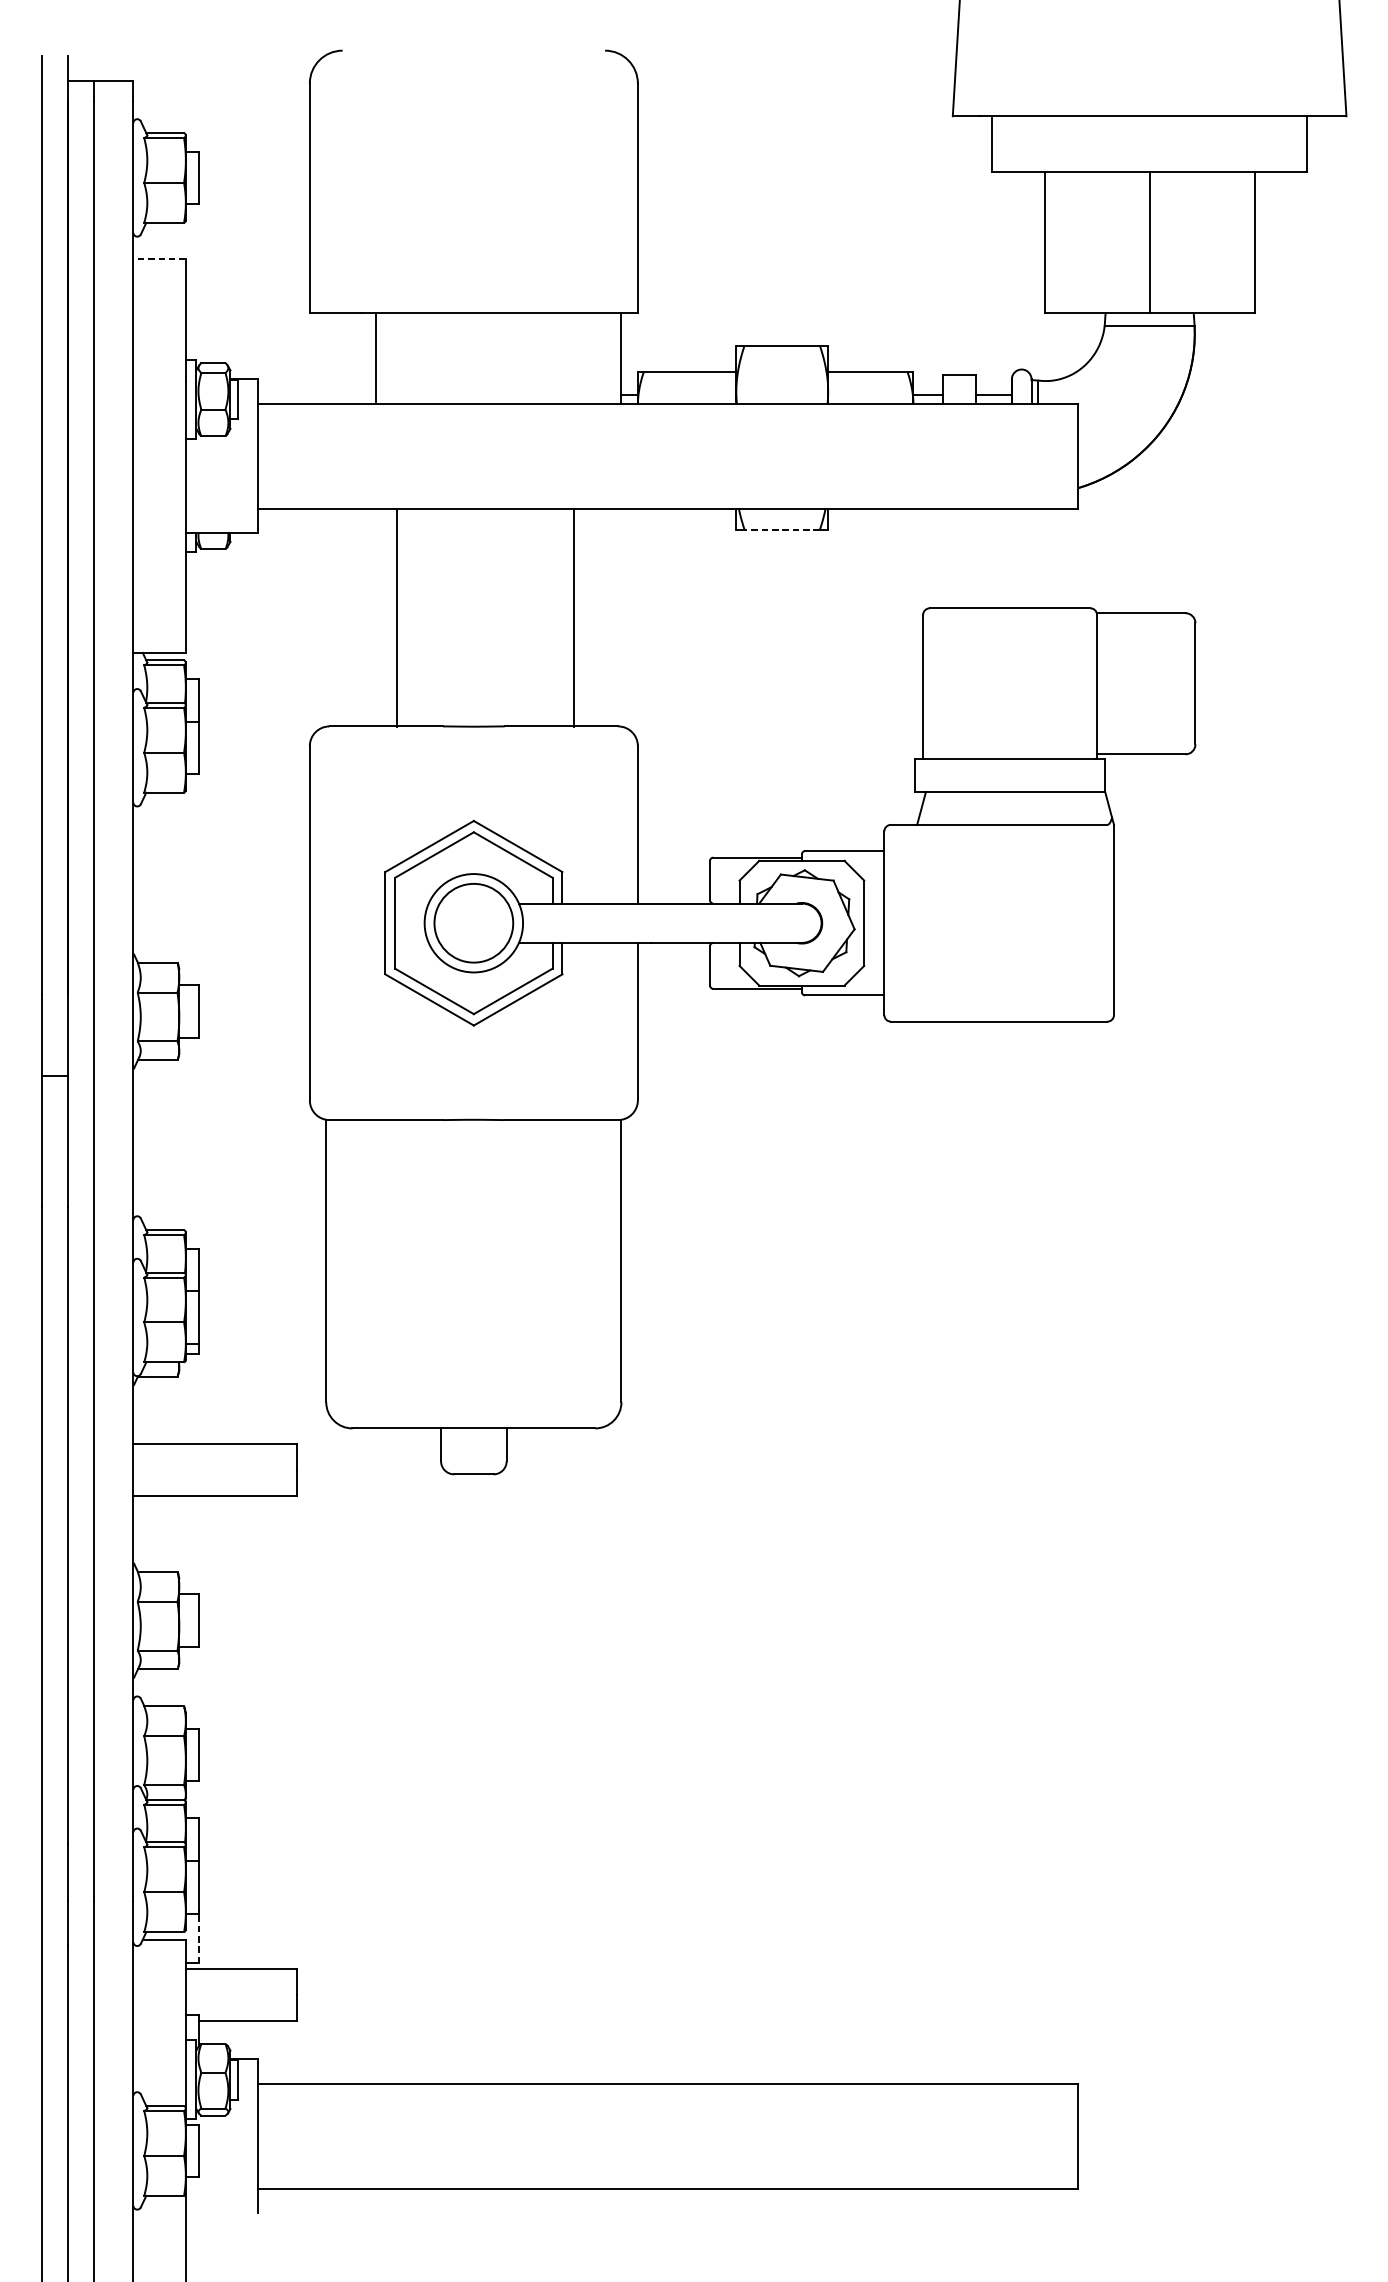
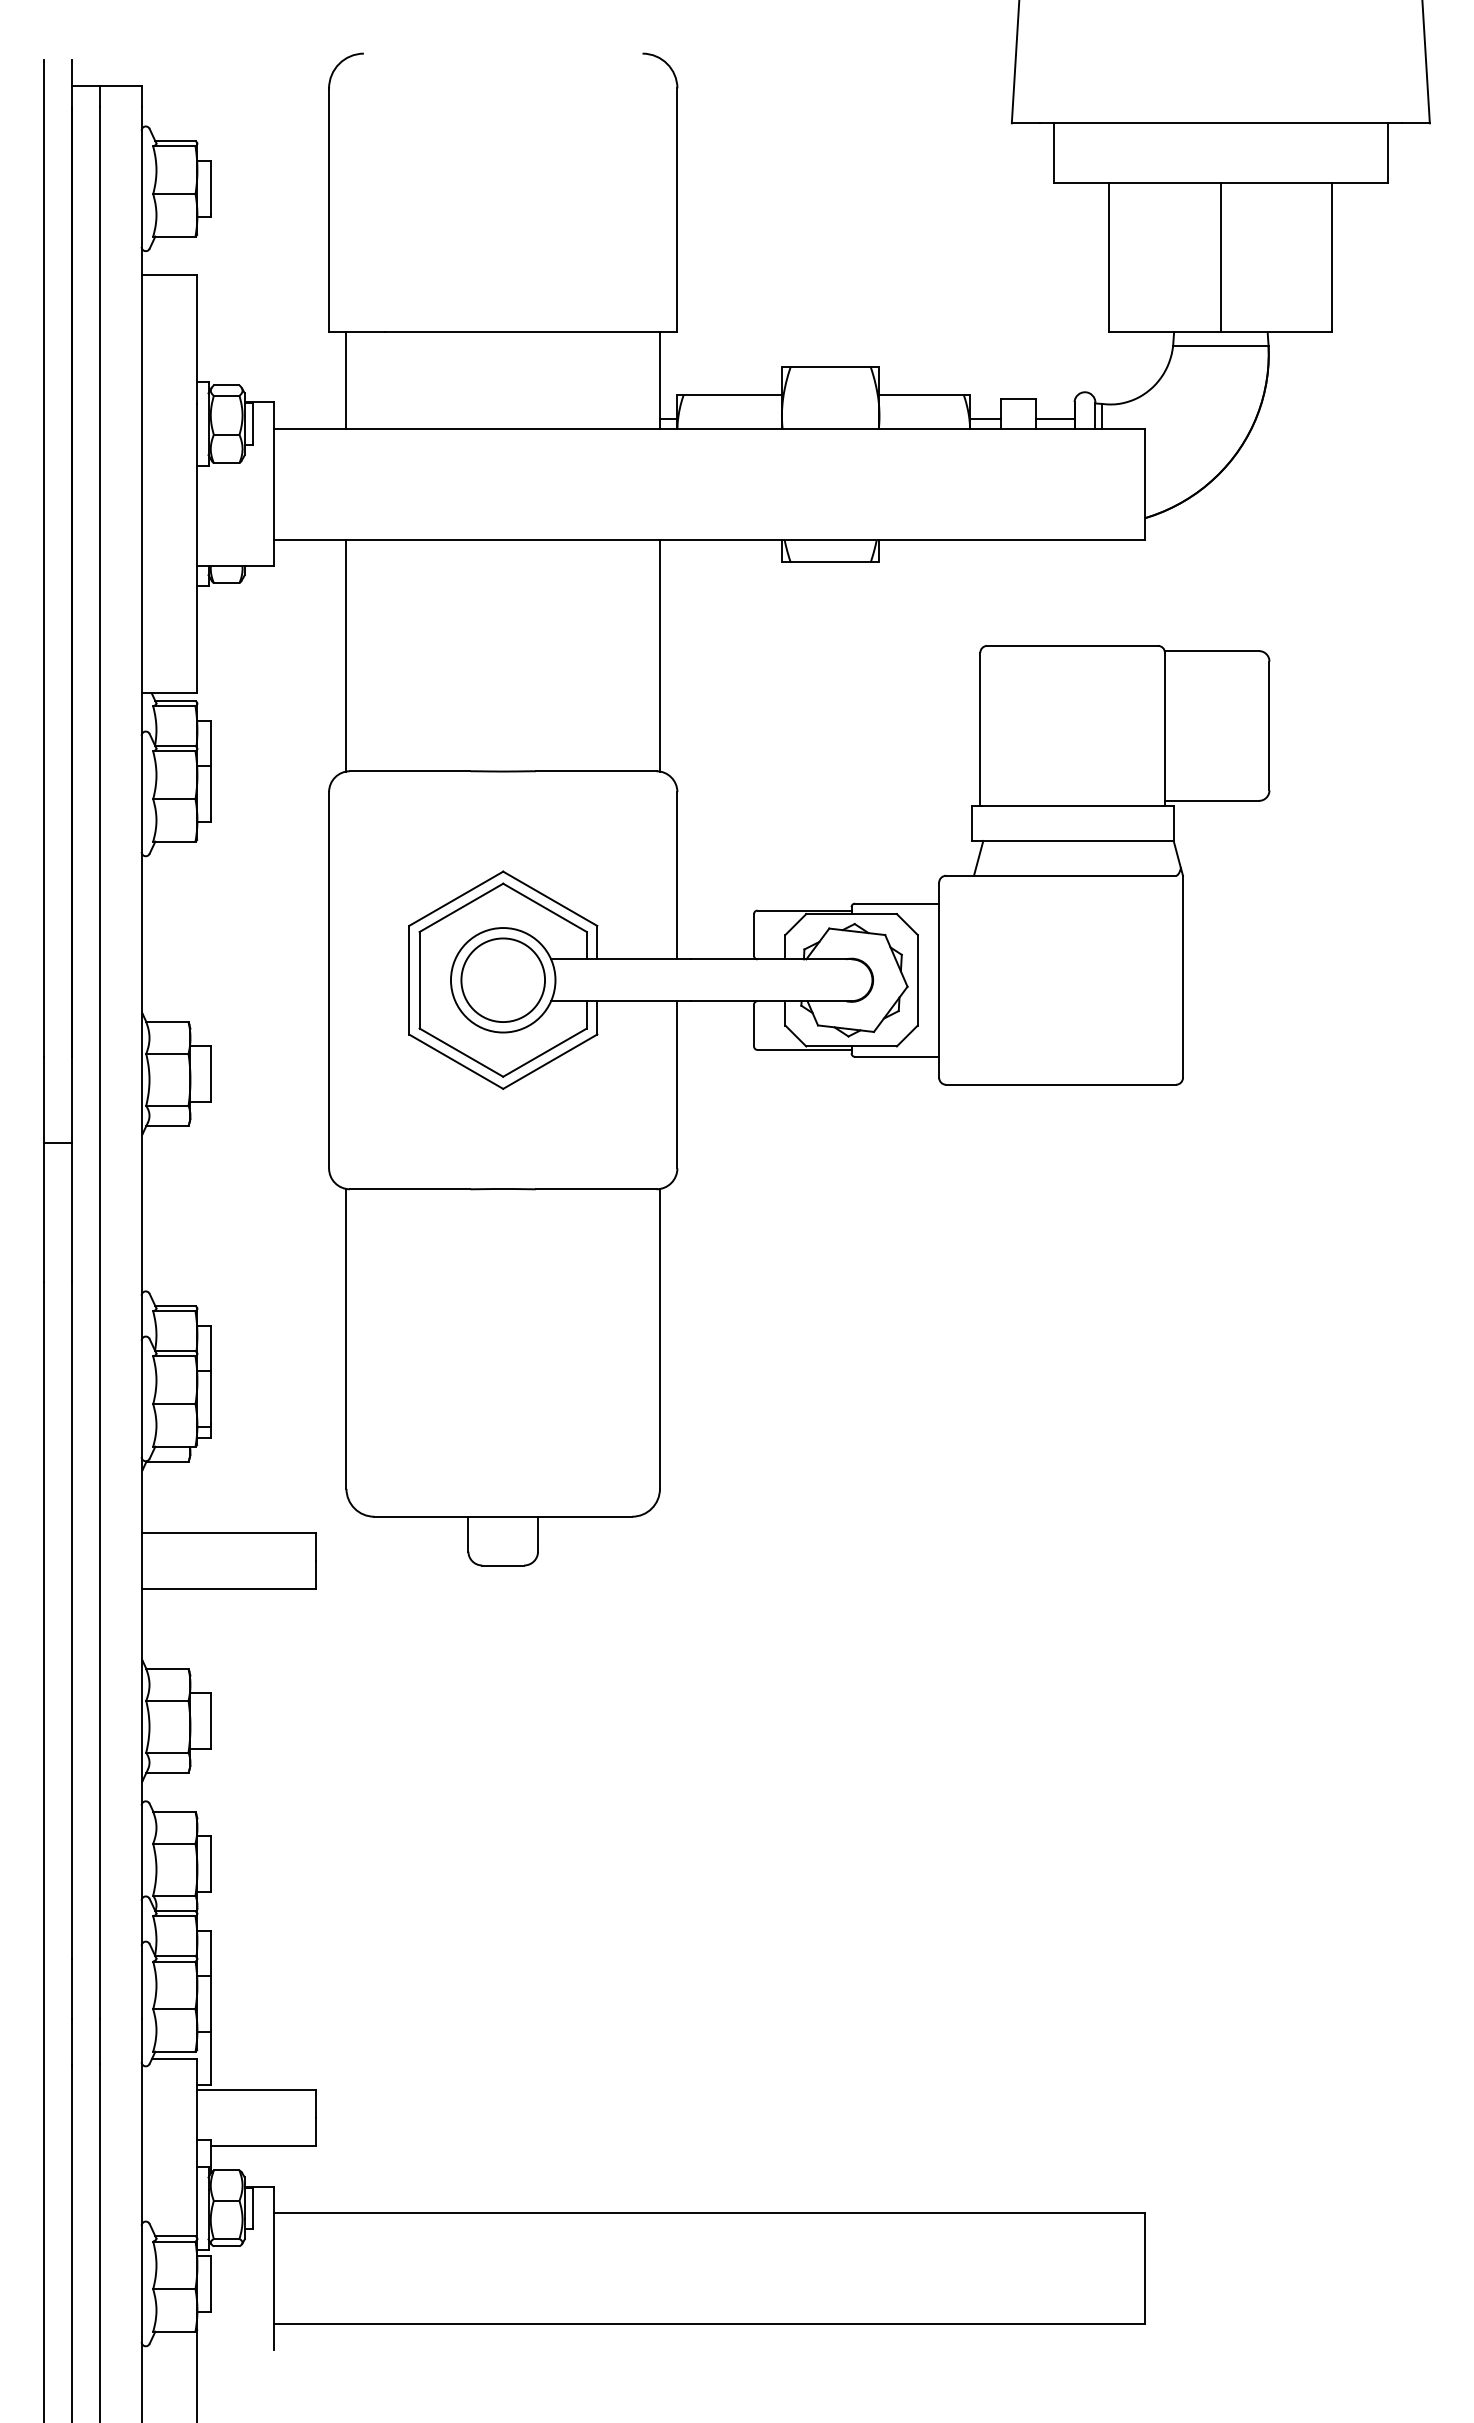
line: (159, 259) -> (169, 275), dashed -> solid
line: (376, 358) -> (346, 380), moved
line: (782, 529) -> (830, 562), dashed -> solid
line: (396, 617) -> (346, 655), moved
line: (573, 617) -> (659, 655), moved
line: (199, 1937) -> (211, 2057), dashed -> solid

